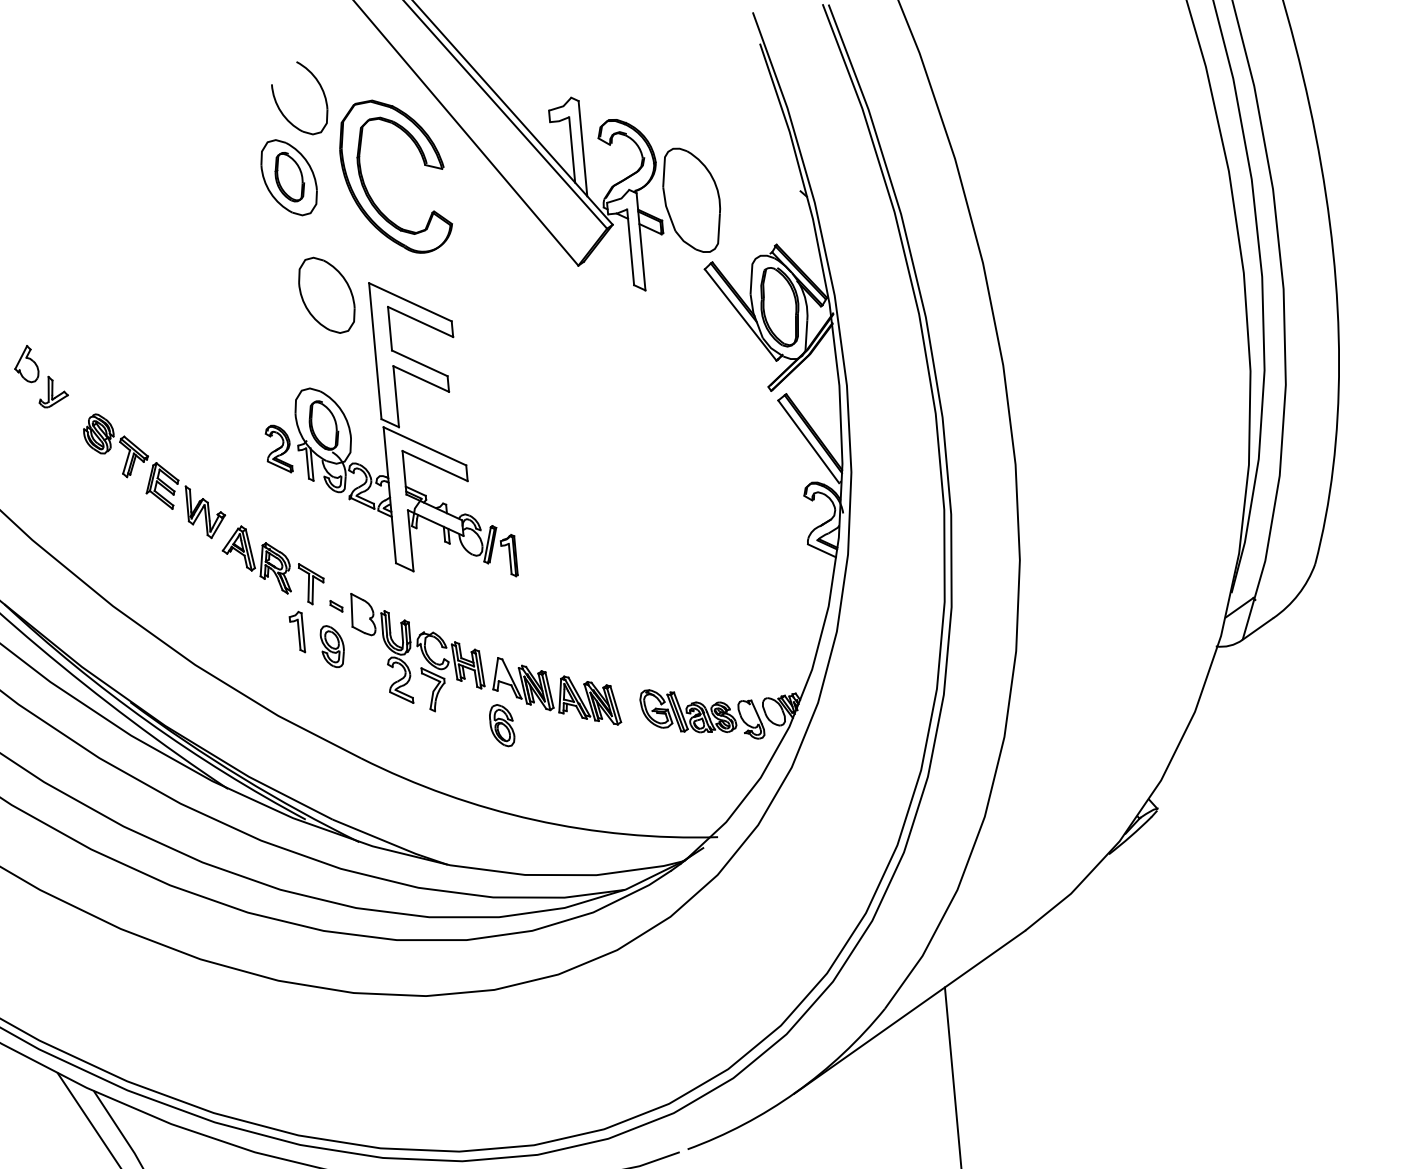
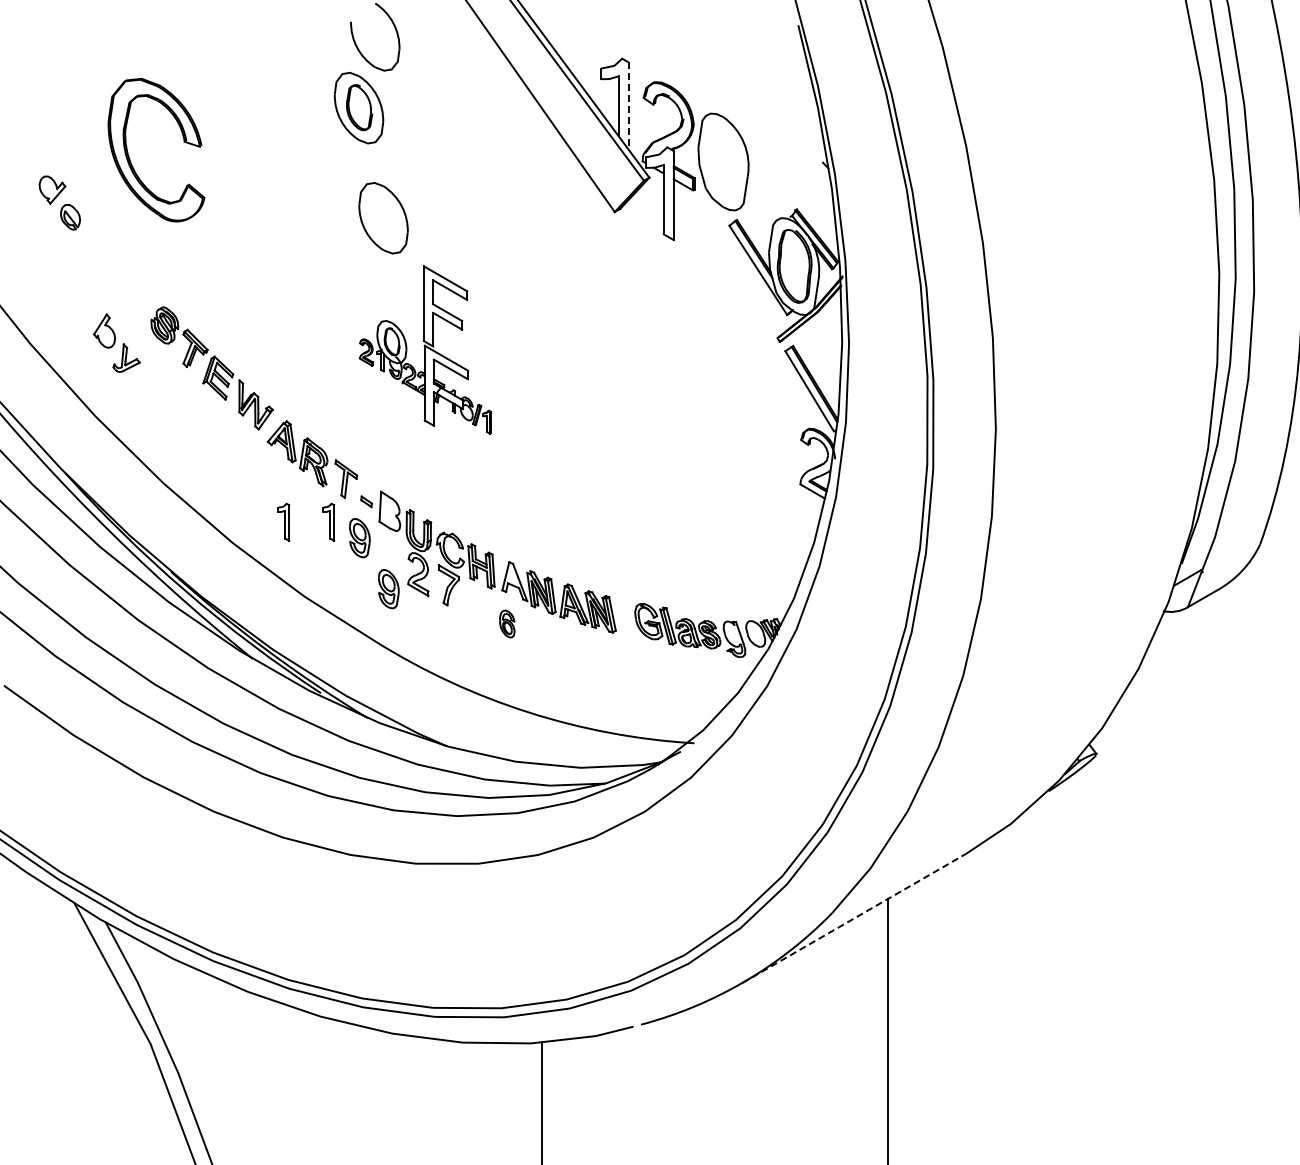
line: (582, 149) -> (628, 106), solid -> dashed
part: (367, 189) -> (130, 159), moved
part: (40, 375) -> (116, 342), moved
part: (385, 434) -> (425, 349), size x0.6
part: (247, 636) -> (283, 521), added
part: (369, 699) -> (388, 589), added
part: (502, 725) -> (507, 623), size x0.7
line: (909, 1012) -> (854, 918), solid -> dashed

